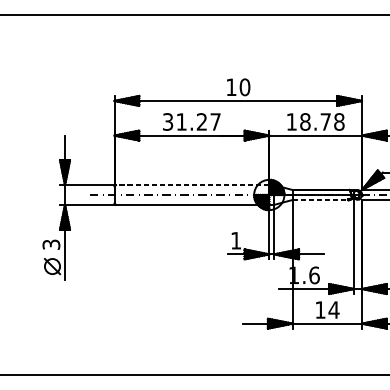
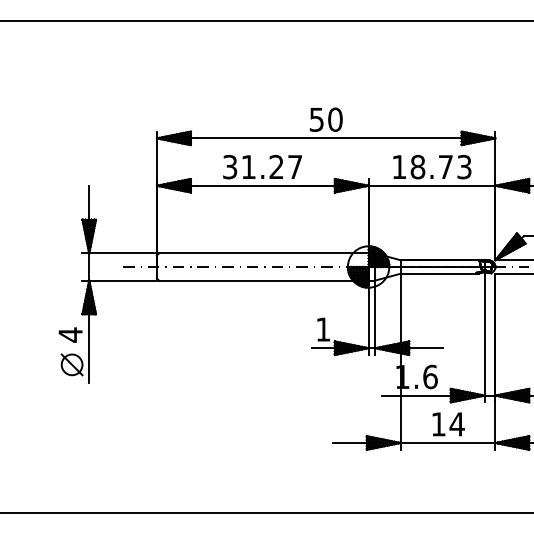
text: (231, 87) -> (316, 119), 10 -> 50
text: (339, 122) -> (464, 167), 18.78 -> 18.73
line: (192, 185) -> (263, 253), dashed -> solid
line: (321, 199) -> (439, 273), dashed -> solid
text: (51, 244) -> (70, 334), 3 -> 4

